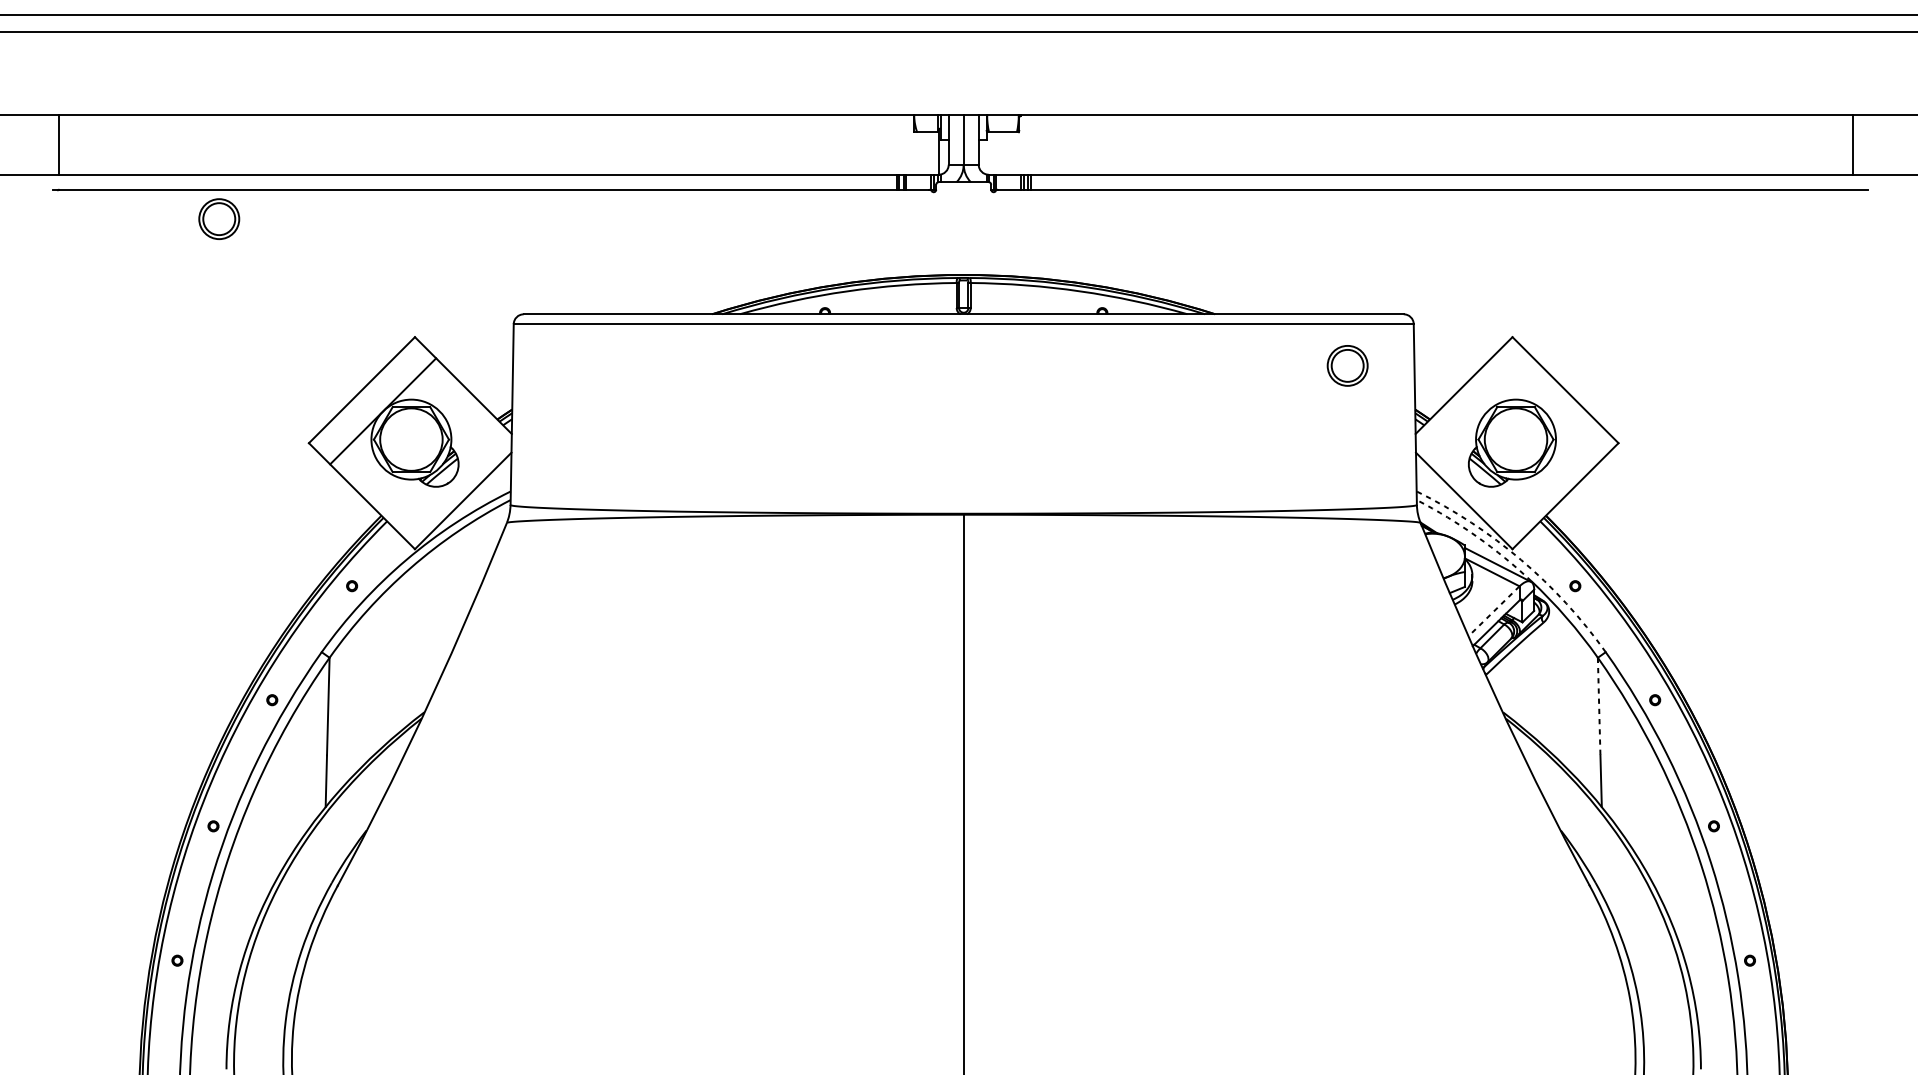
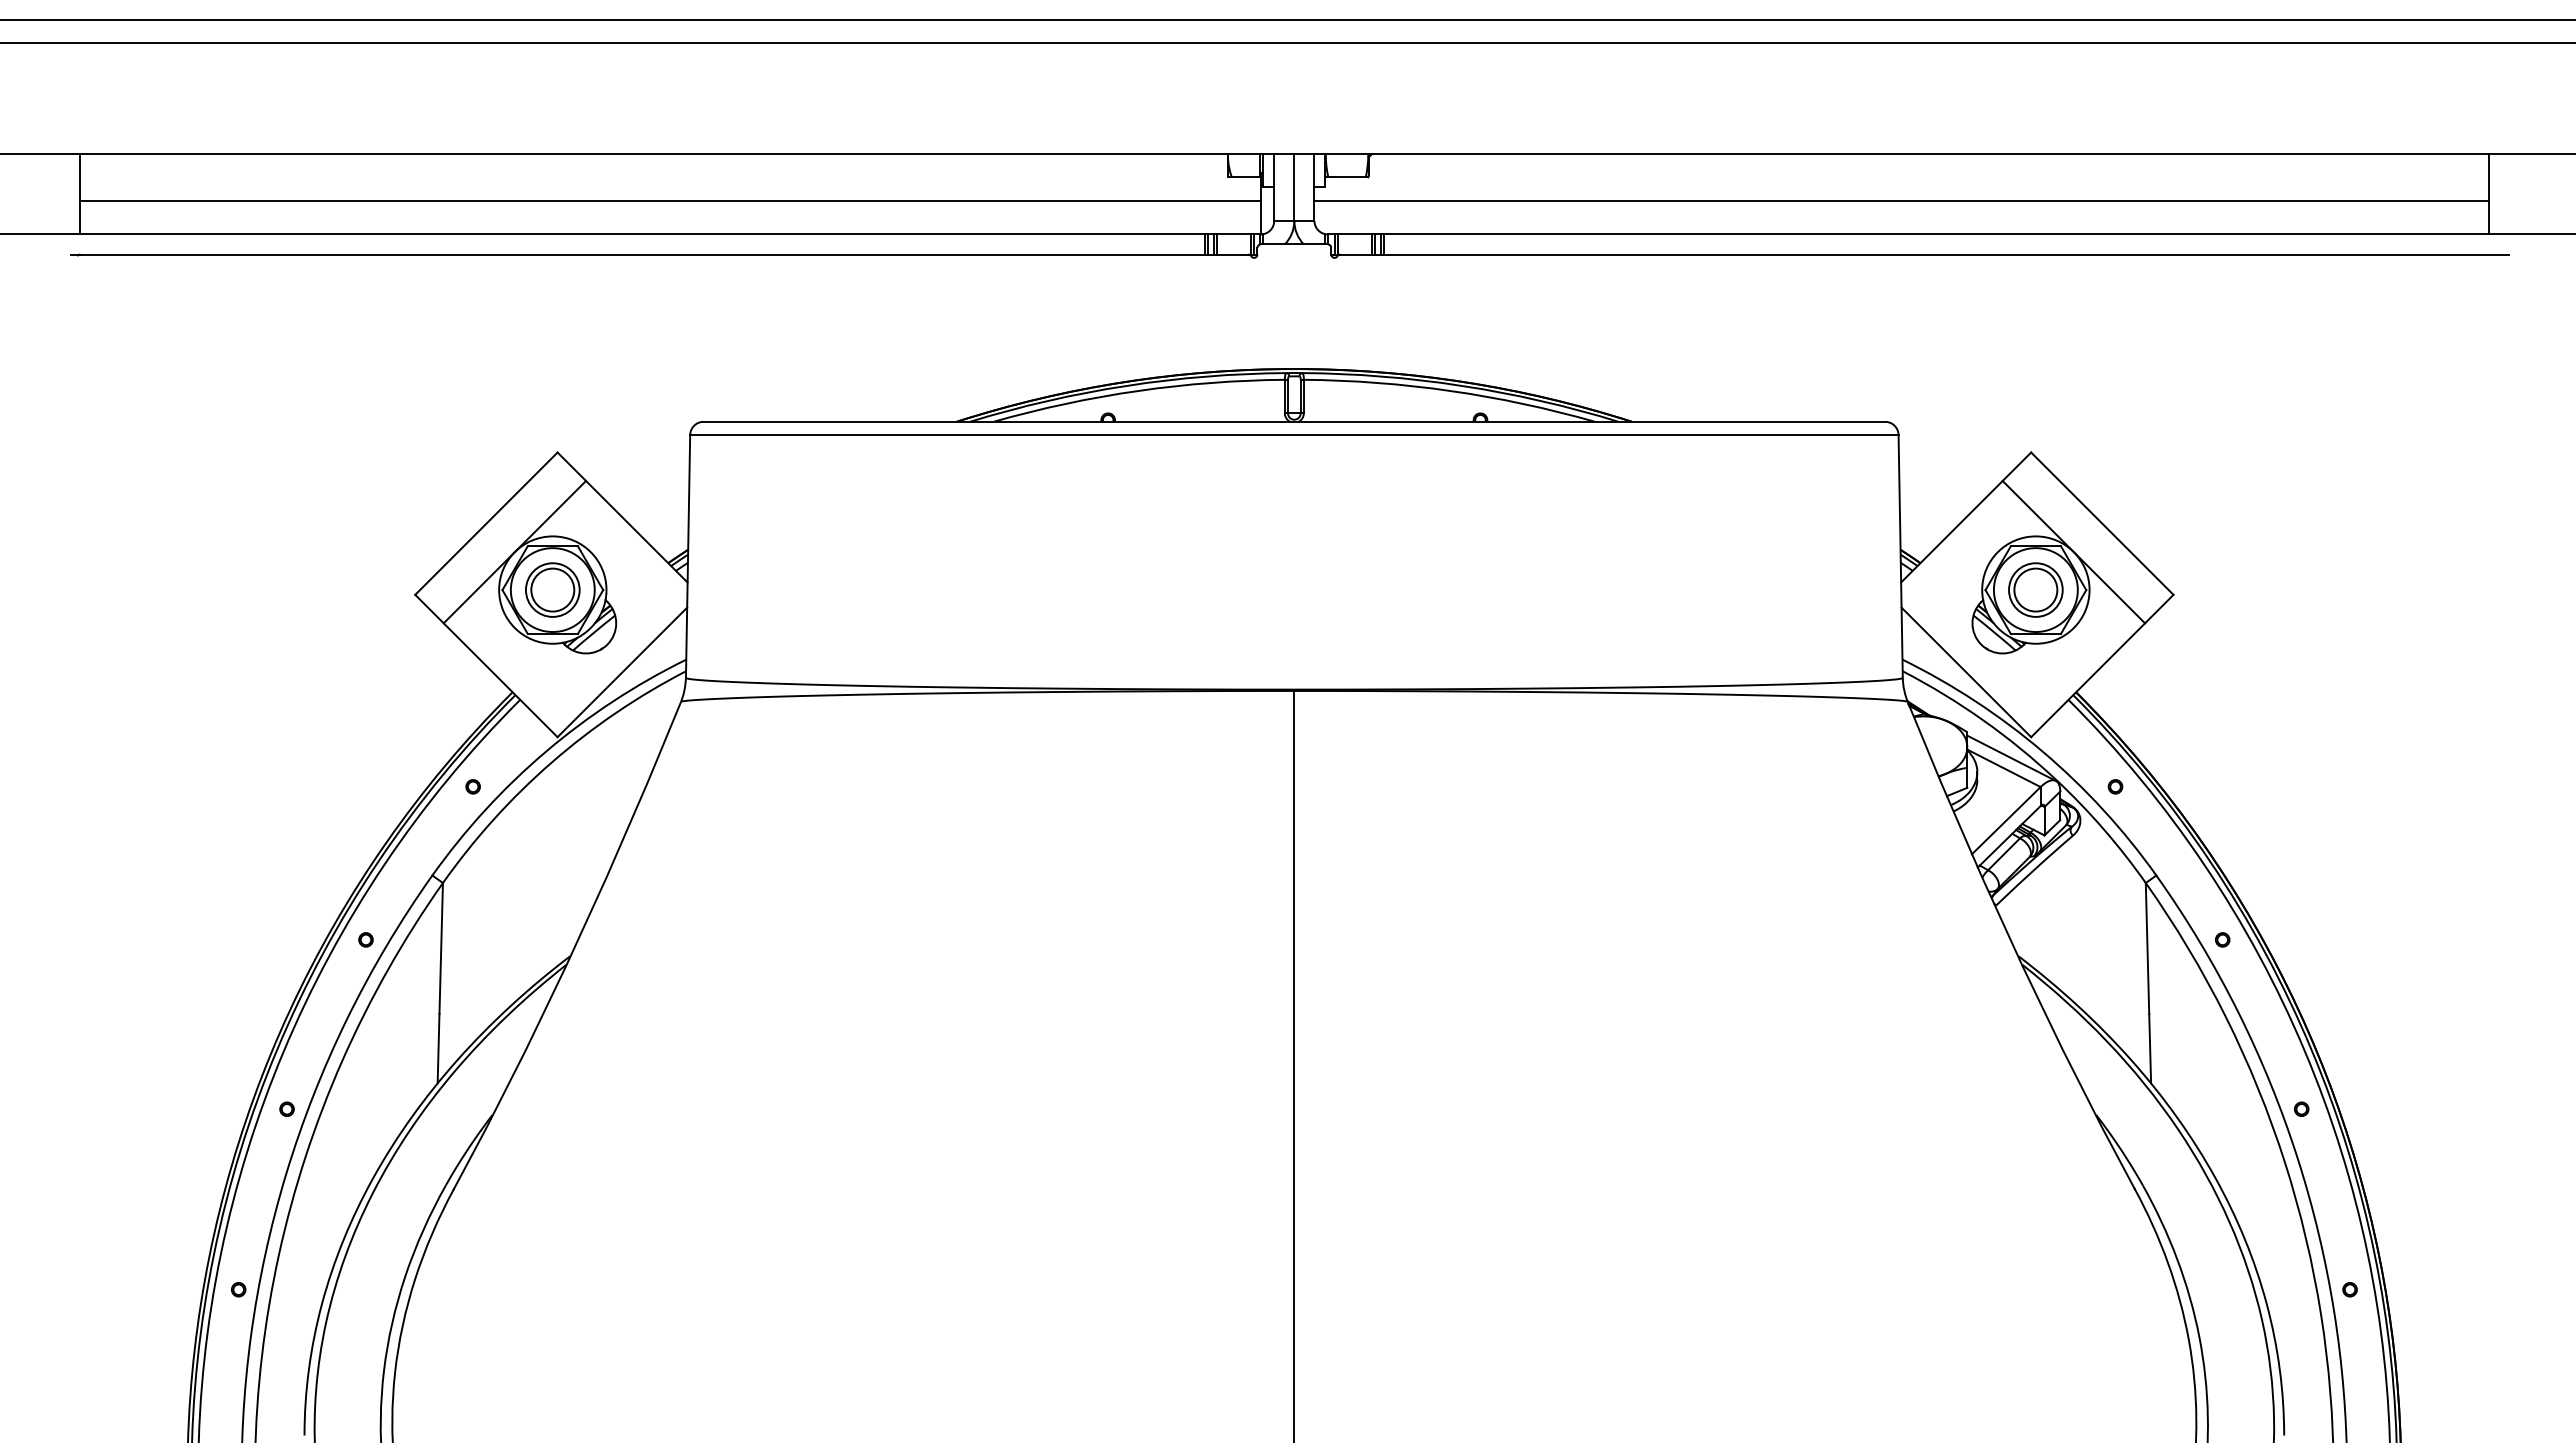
line: (498, 149) -> (669, 200), added
line: (1415, 149) -> (1901, 200), added
part: (219, 218) -> (552, 589), moved
part: (1347, 365) -> (2035, 589), moved
line: (1544, 410) -> (2073, 551), added
arc: (1477, 536) -> (1983, 720), dashed -> solid
arc: (1520, 559) -> (2042, 751), dashed -> solid
line: (1494, 611) -> (2006, 820), dashed -> solid
line: (1599, 706) -> (2147, 948), dashed -> solid

